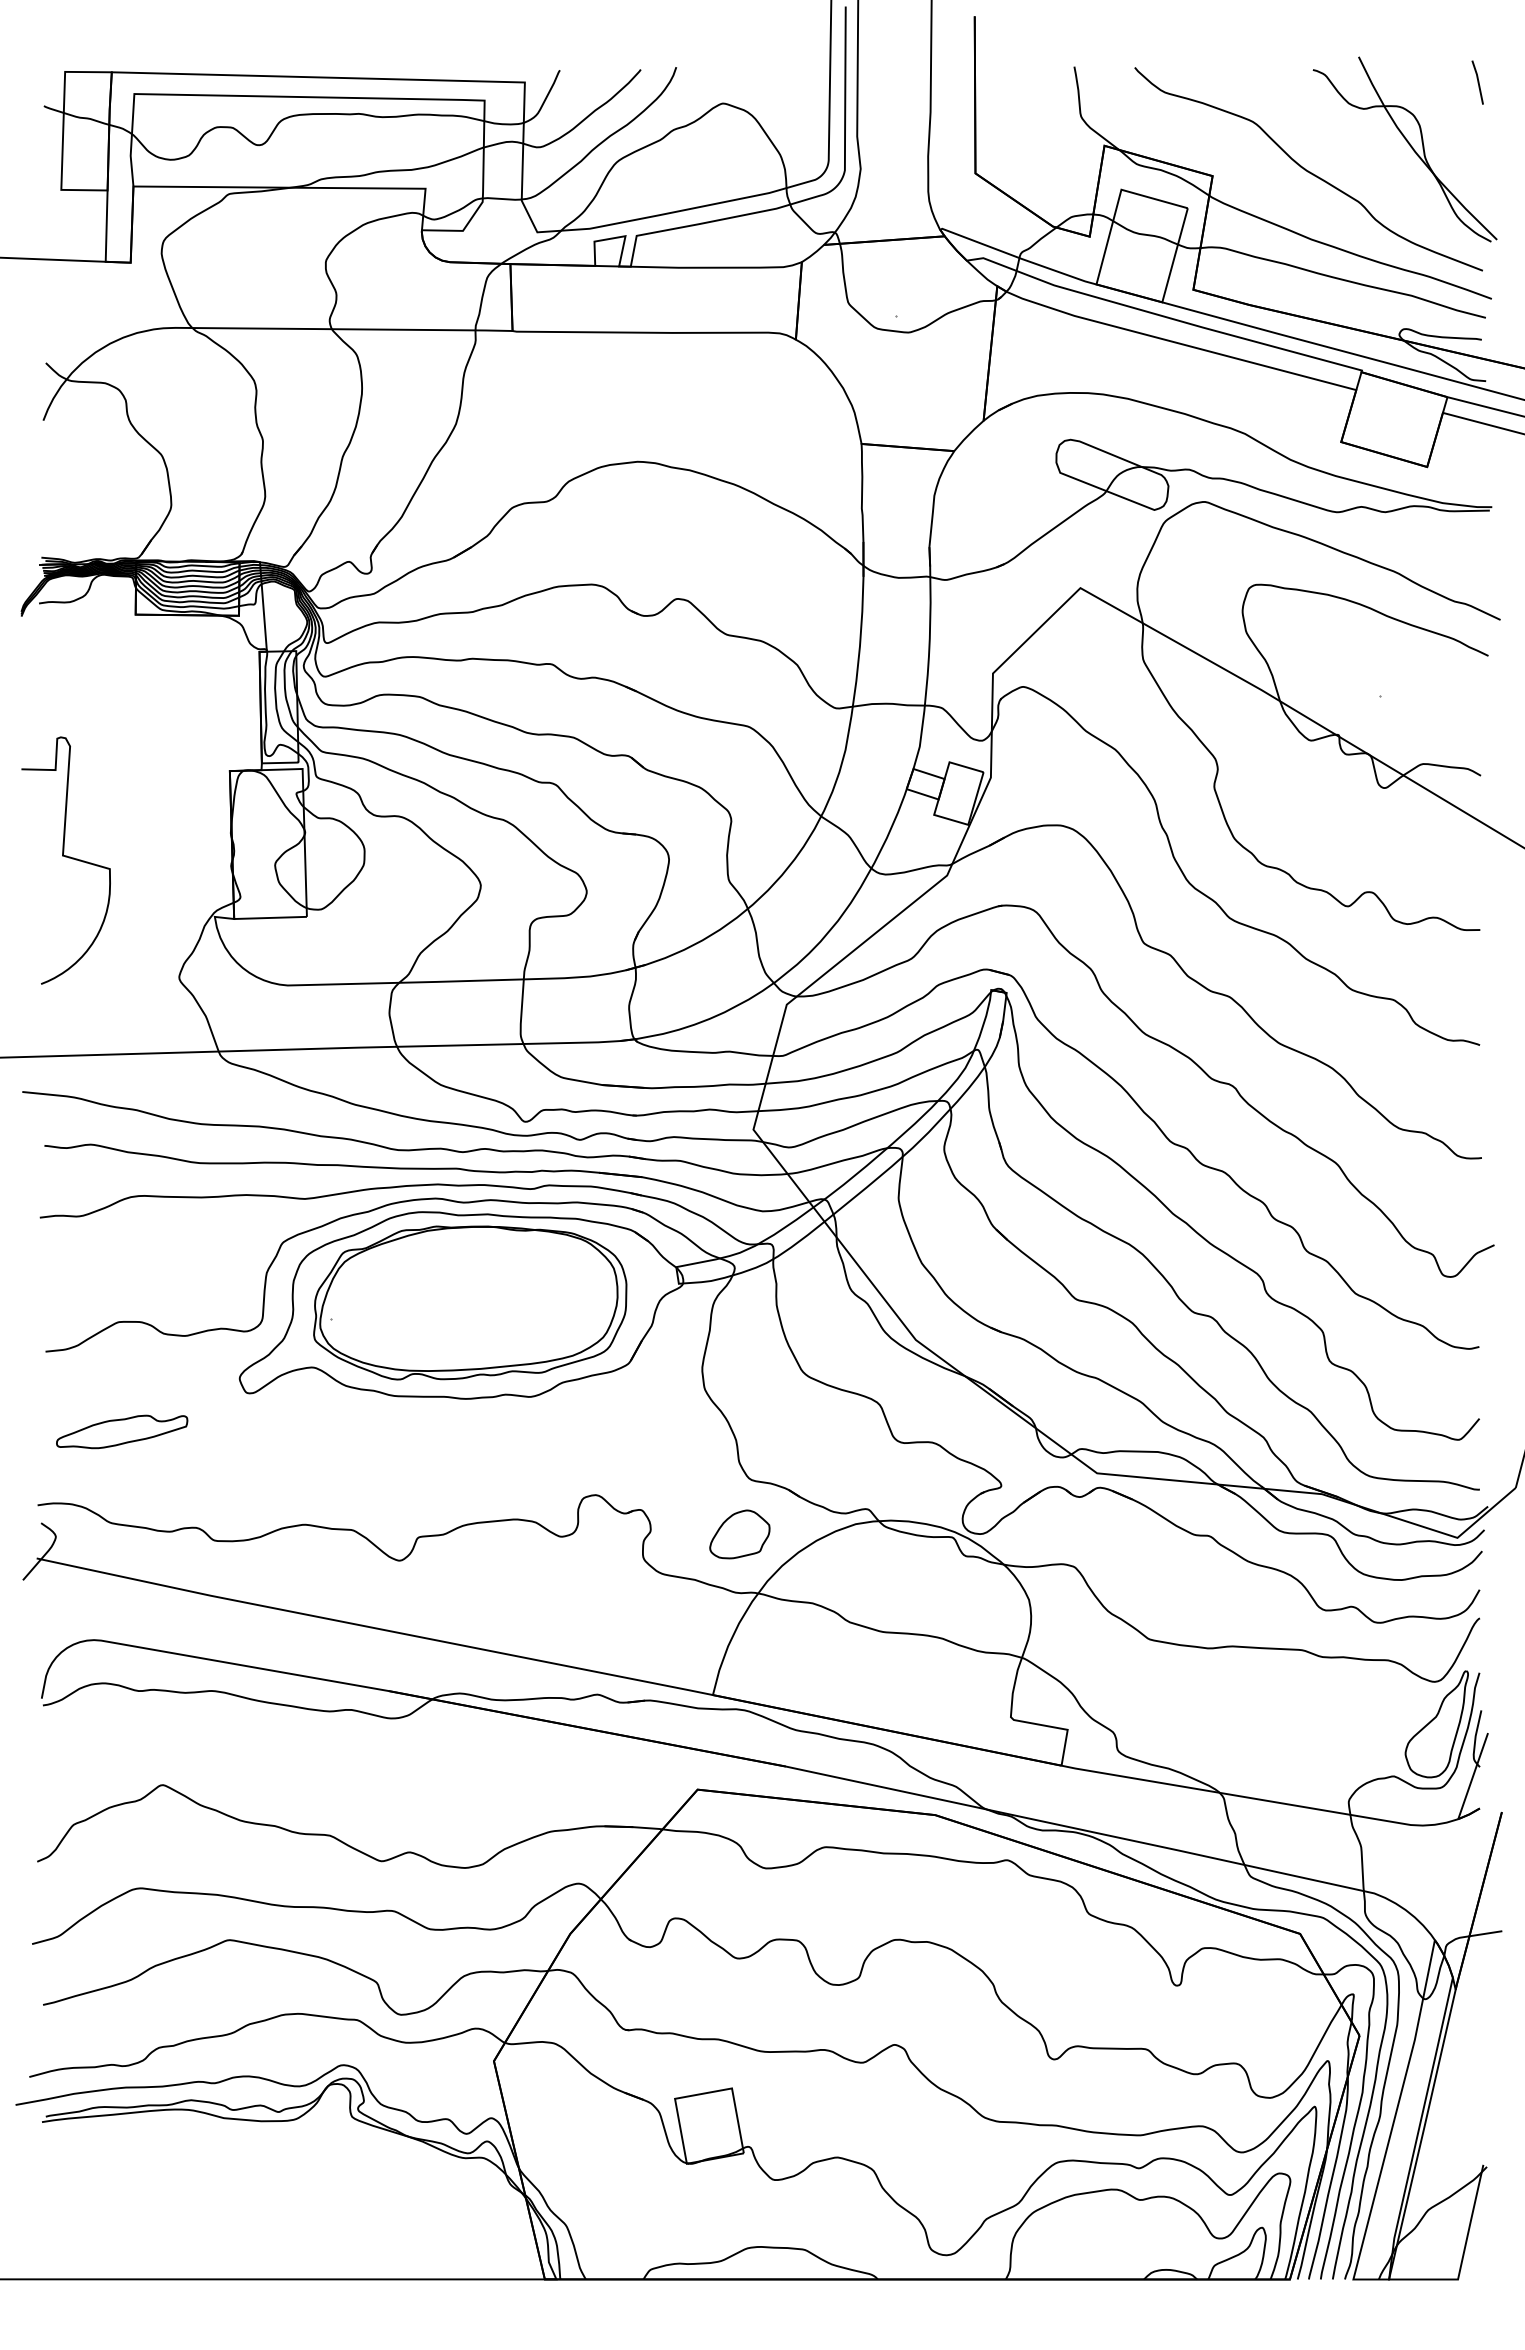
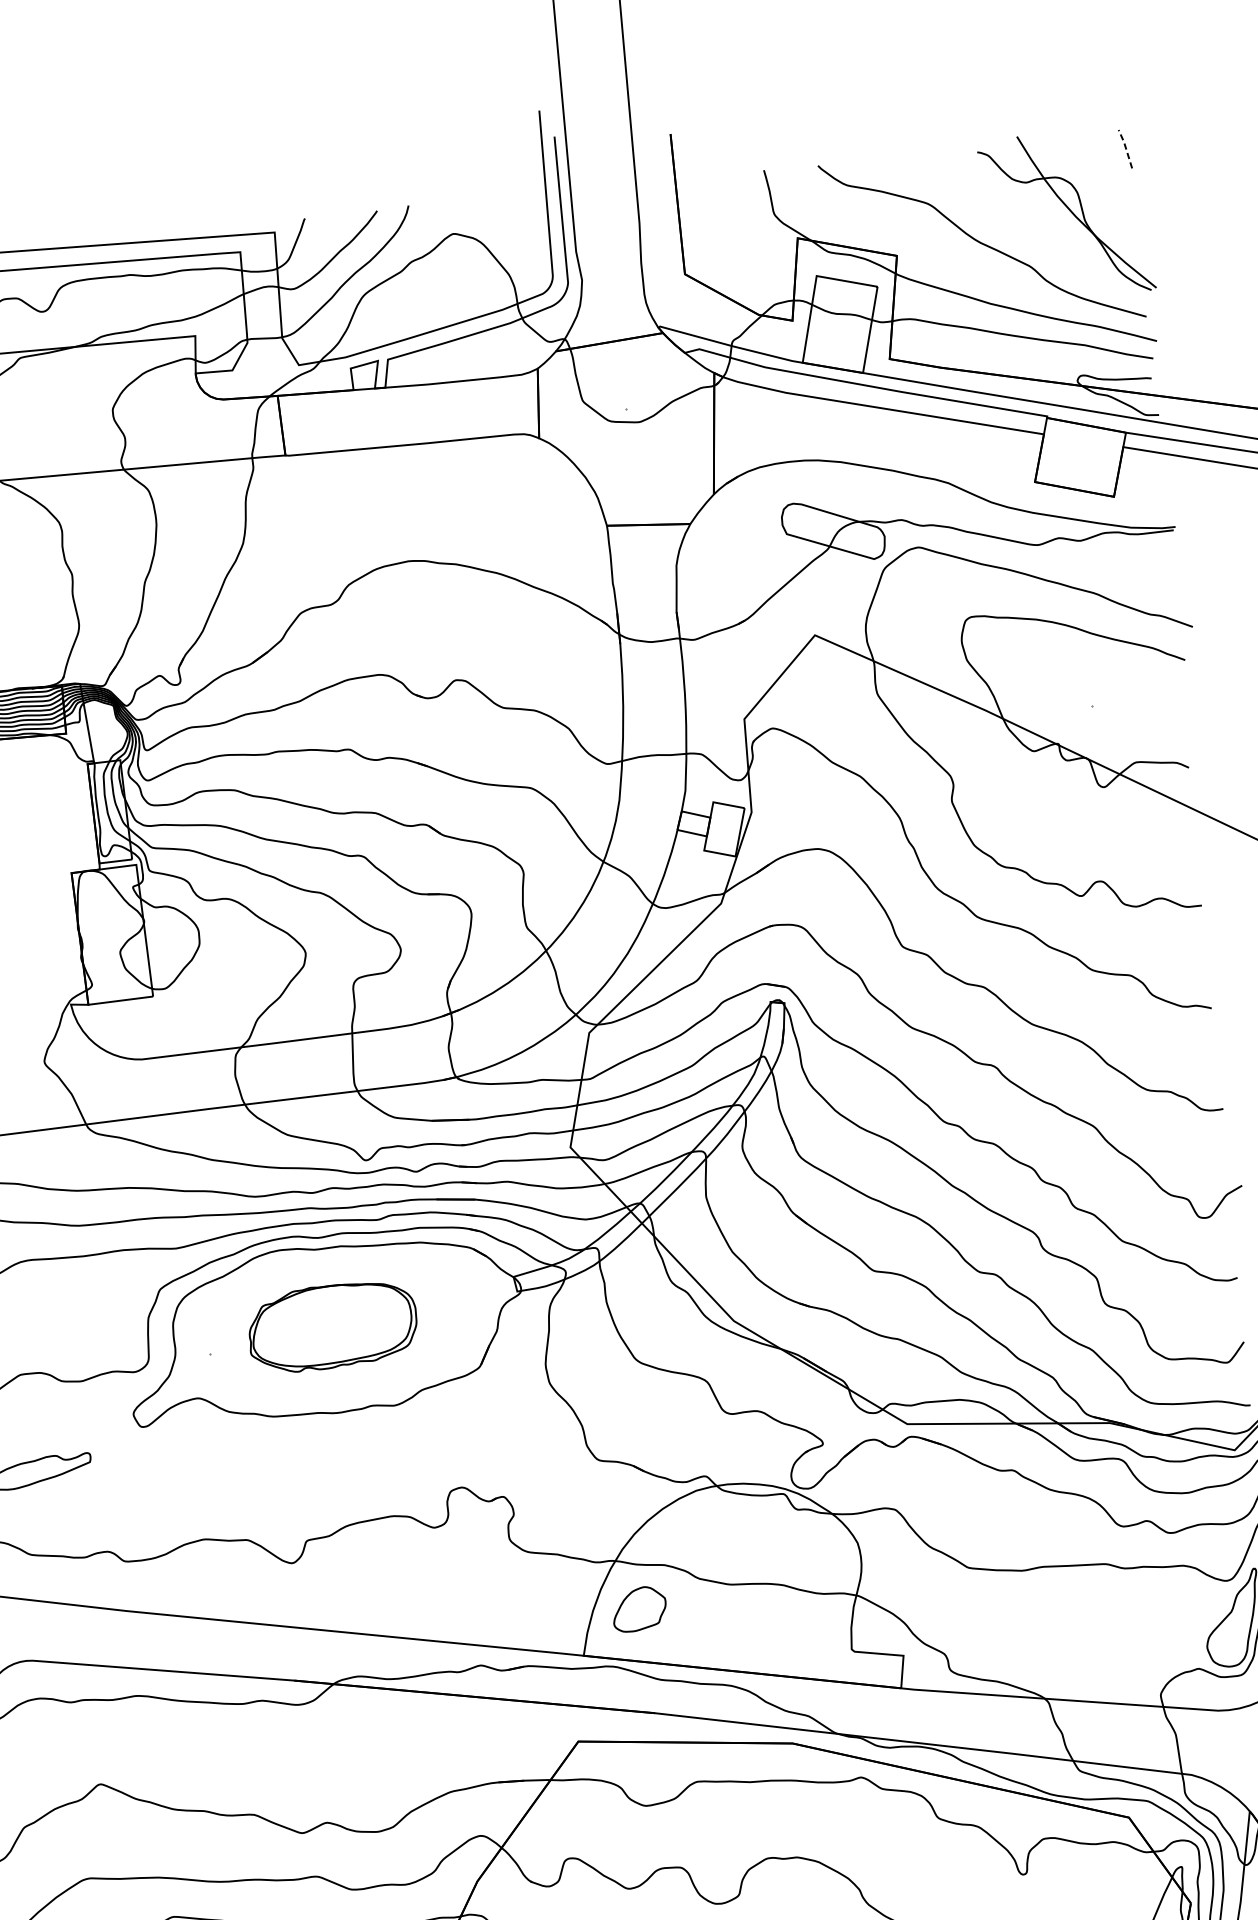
line: (1478, 81) -> (1126, 148), solid -> dashed
part: (470, 1302) -> (332, 1326), size x0.6
part: (739, 1534) -> (639, 1609), moved

